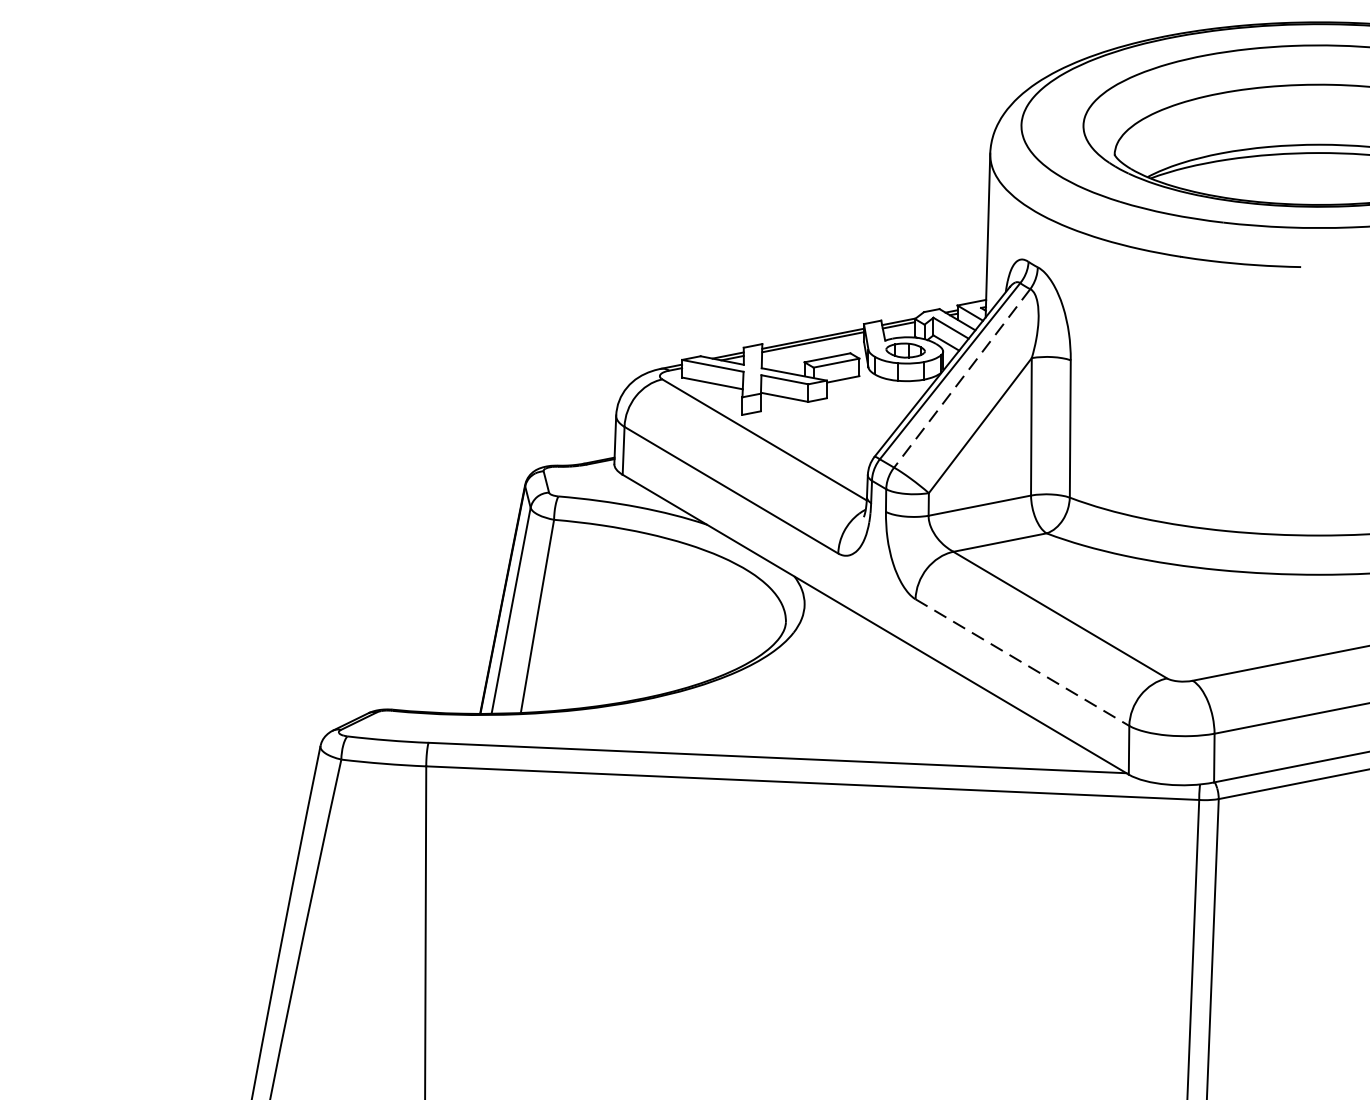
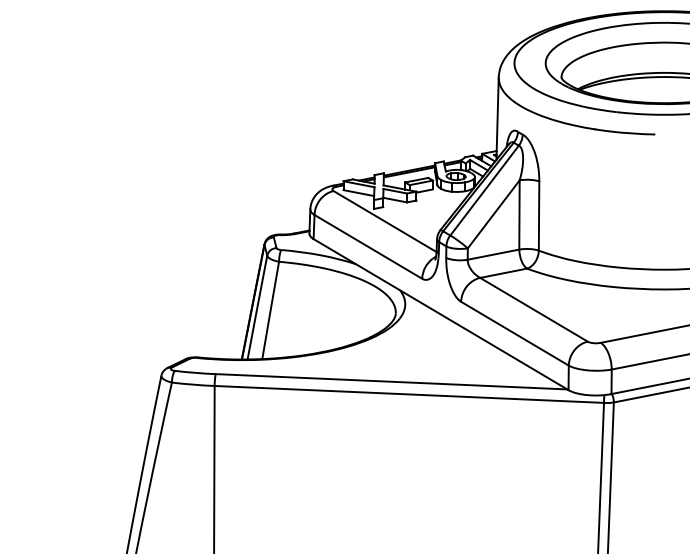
line: (961, 378) -> (484, 190), dashed -> solid
line: (1021, 662) -> (514, 333), dashed -> solid

